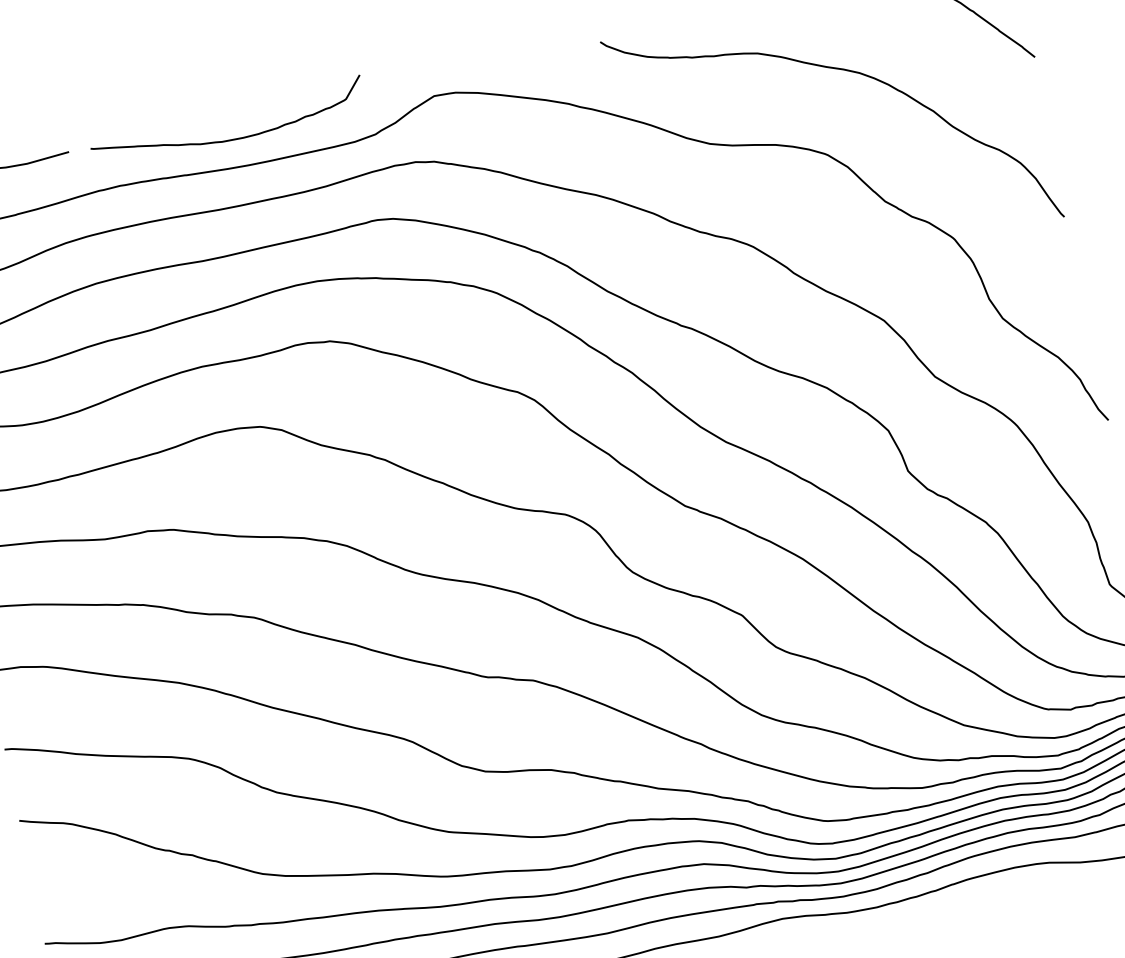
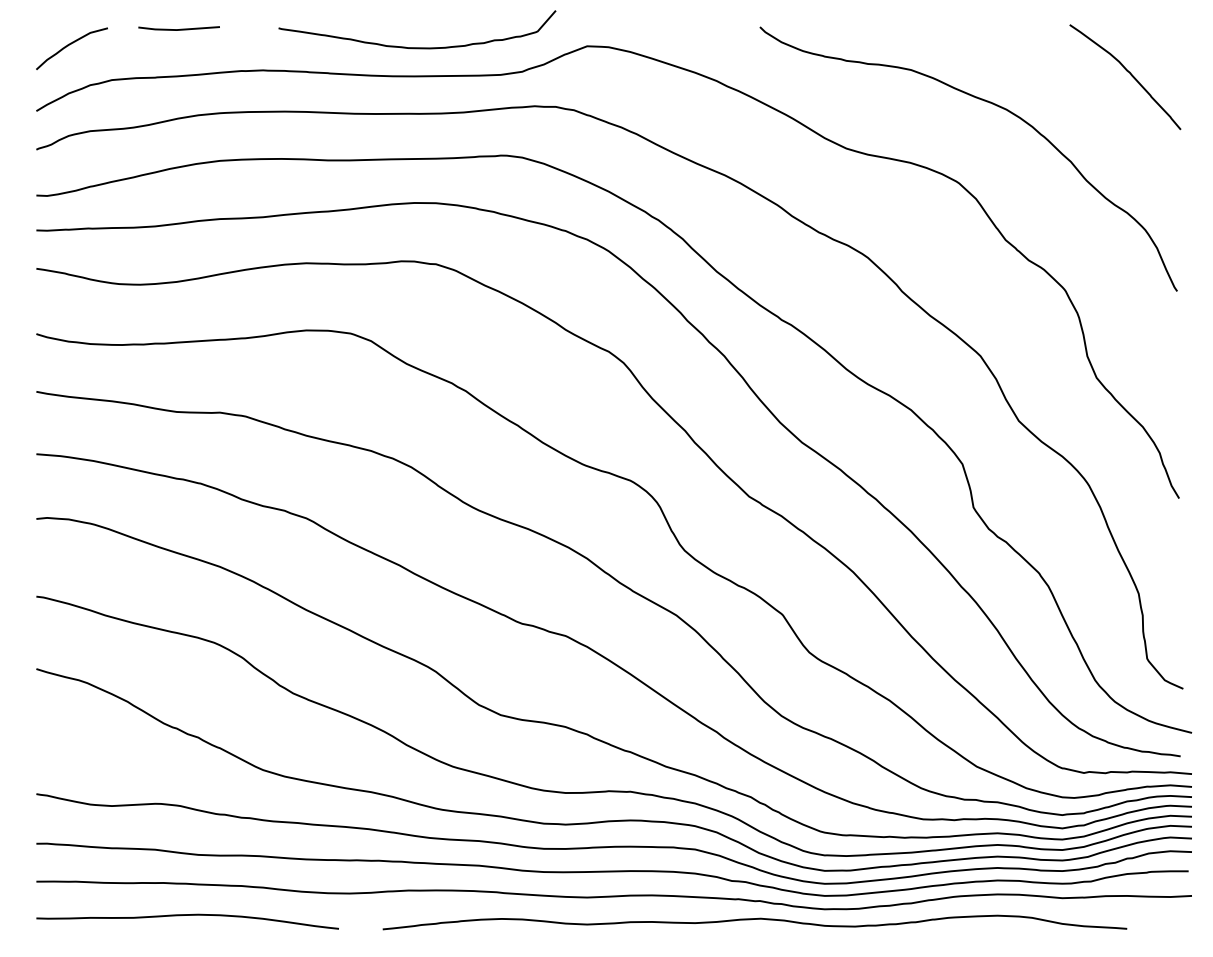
curve: (231, 139) -> (417, 47), moved

